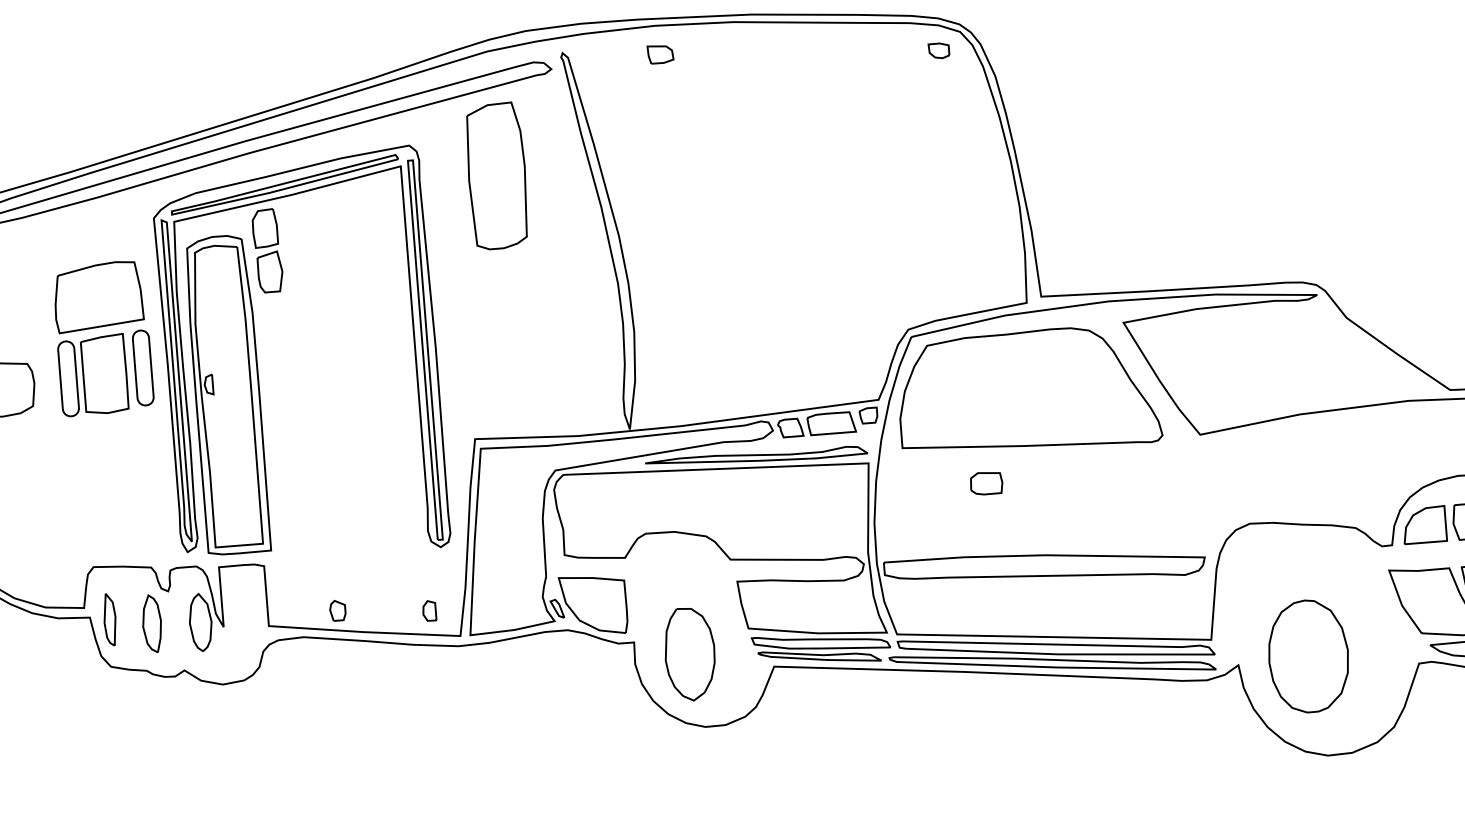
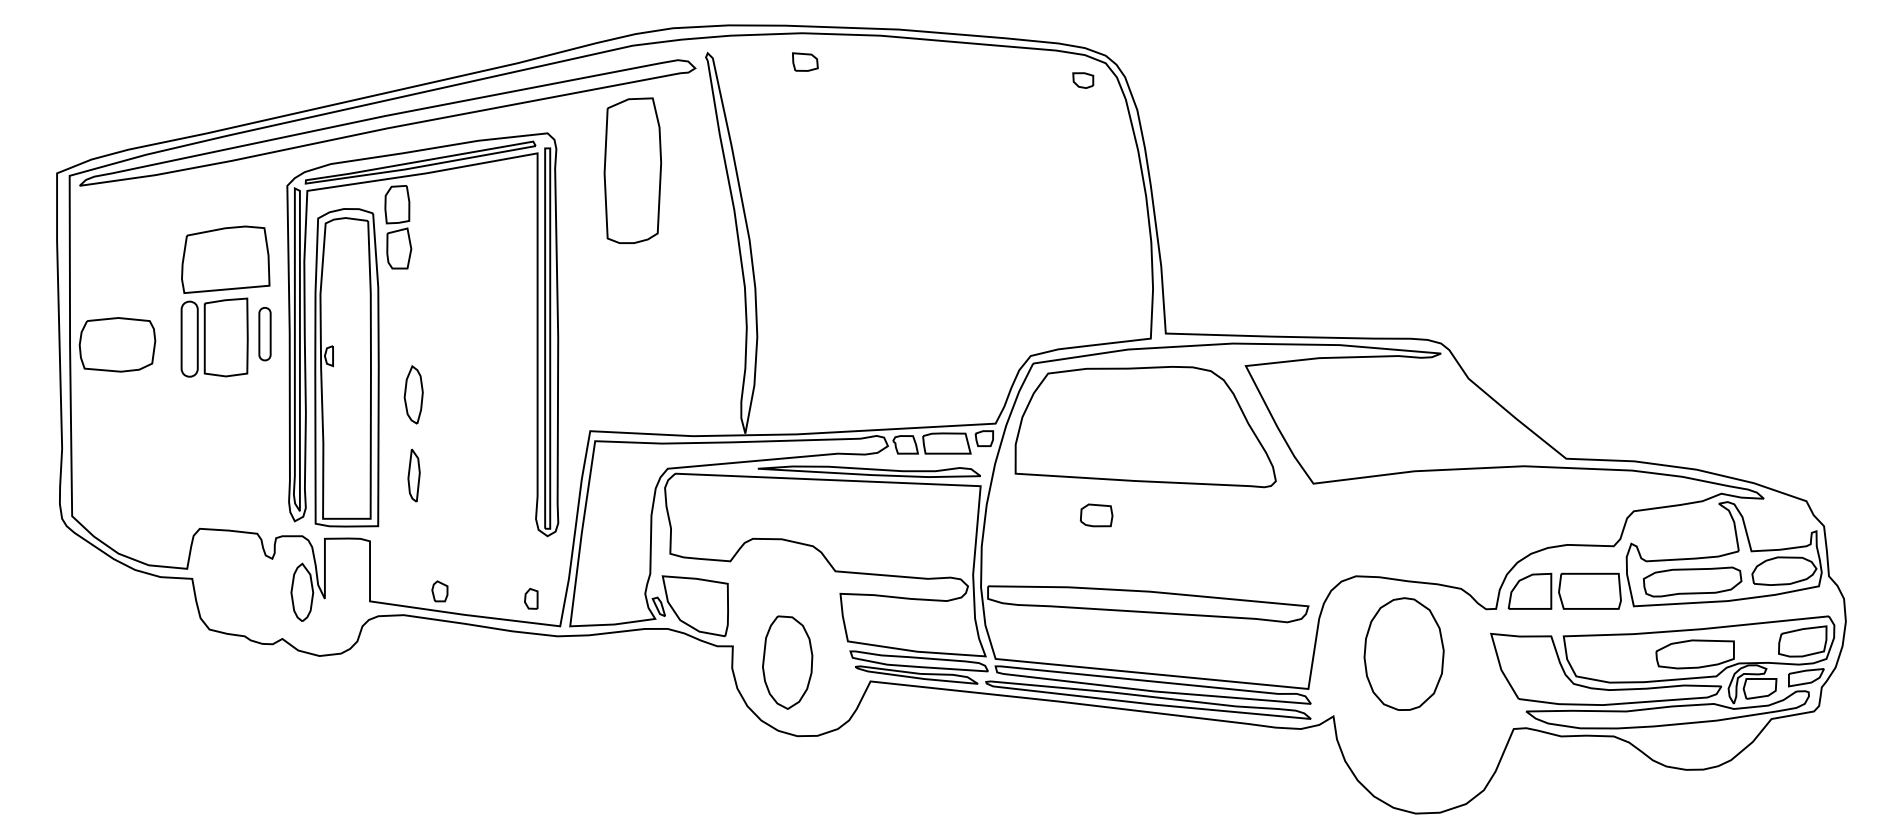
part: (142, 367) -> (264, 333), size x0.7
part: (109, 619) -> (413, 475), moved
part: (151, 623) -> (413, 394), moved
part: (1307, 655) -> (1403, 653), moved

